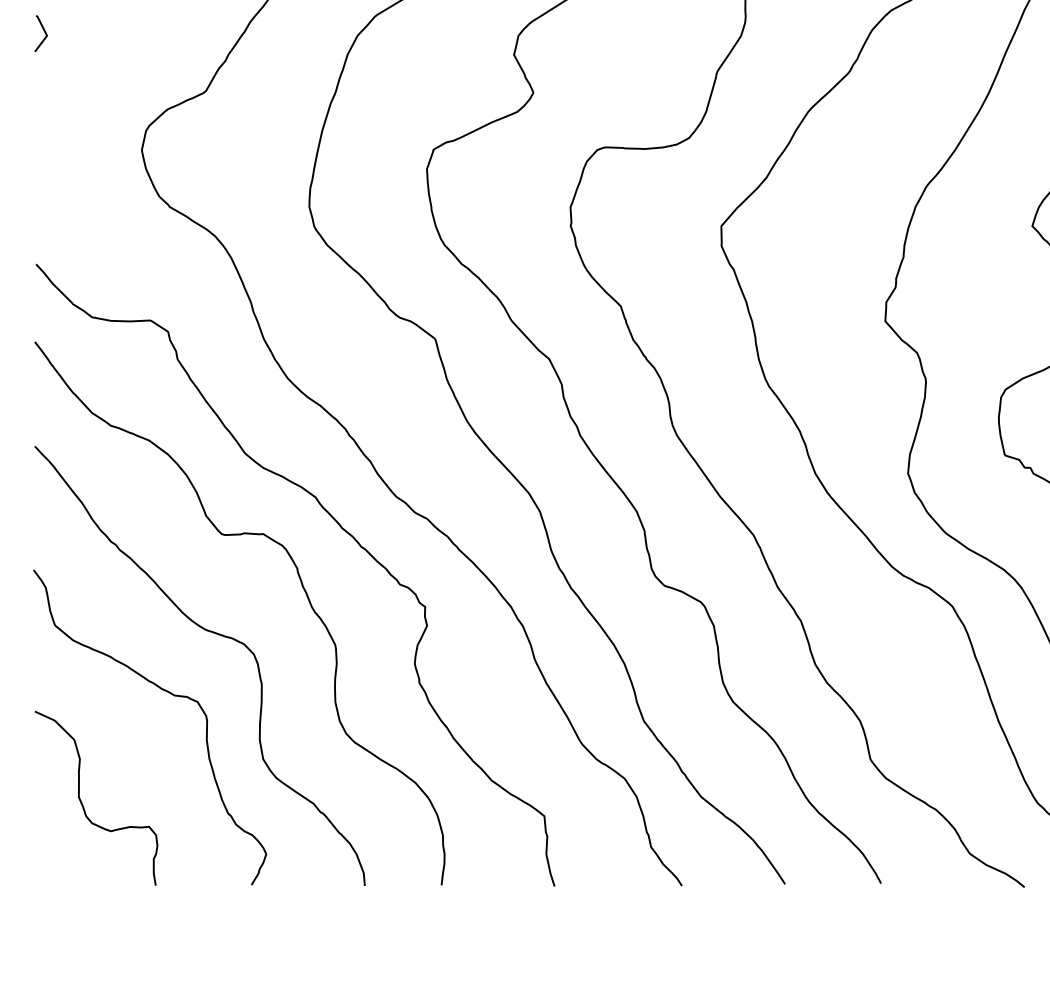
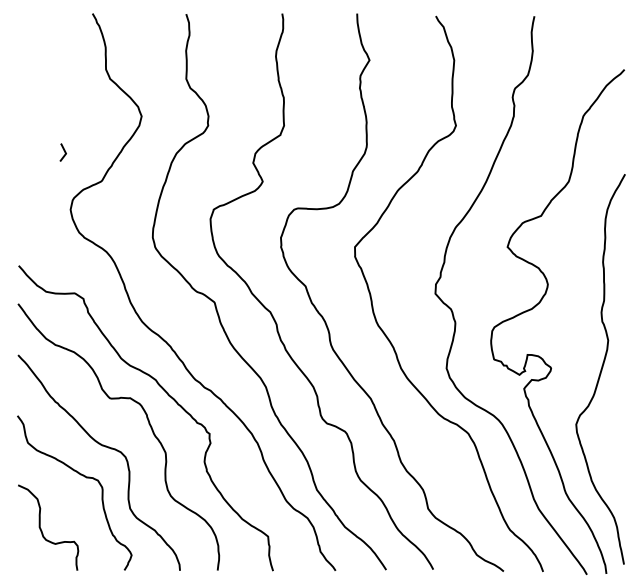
line: (43, 33) -> (64, 152), moved

